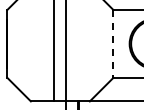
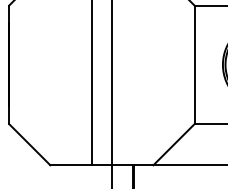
line: (113, 43) -> (194, 64), dashed -> solid

